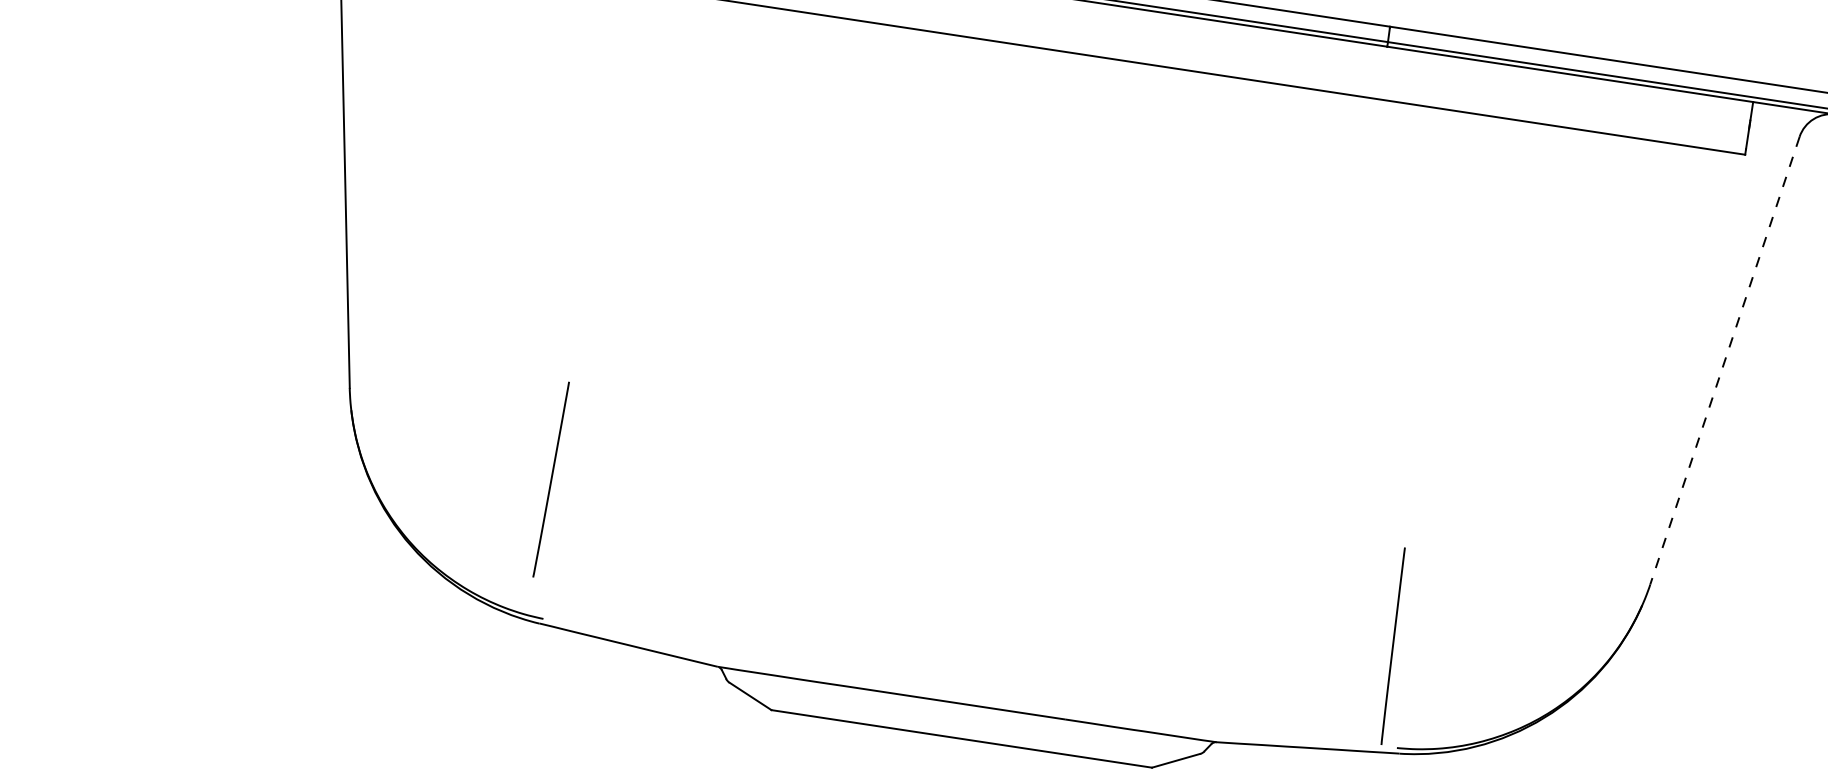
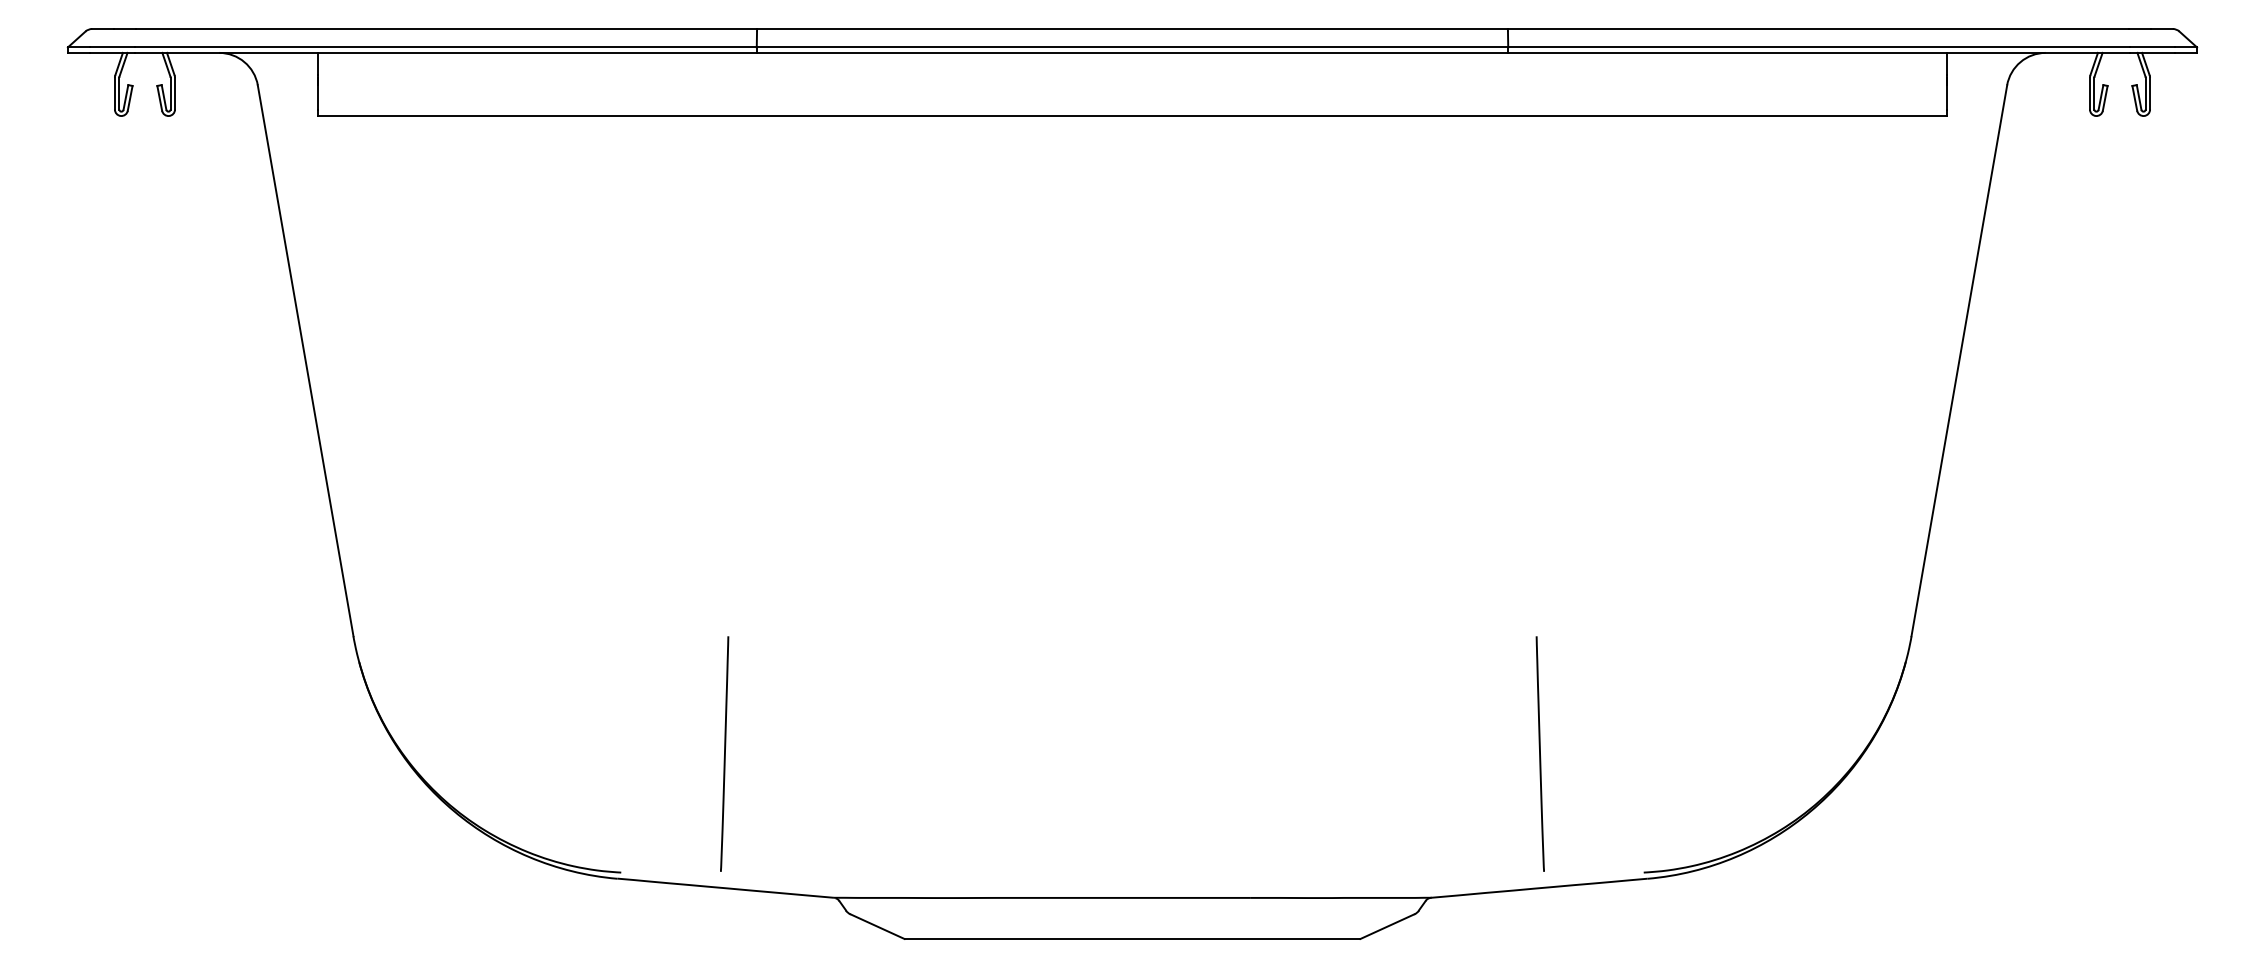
line: (1725, 360) -> (1959, 360), dashed -> solid
line: (551, 479) -> (724, 753), moved
line: (1392, 645) -> (1539, 753), moved

